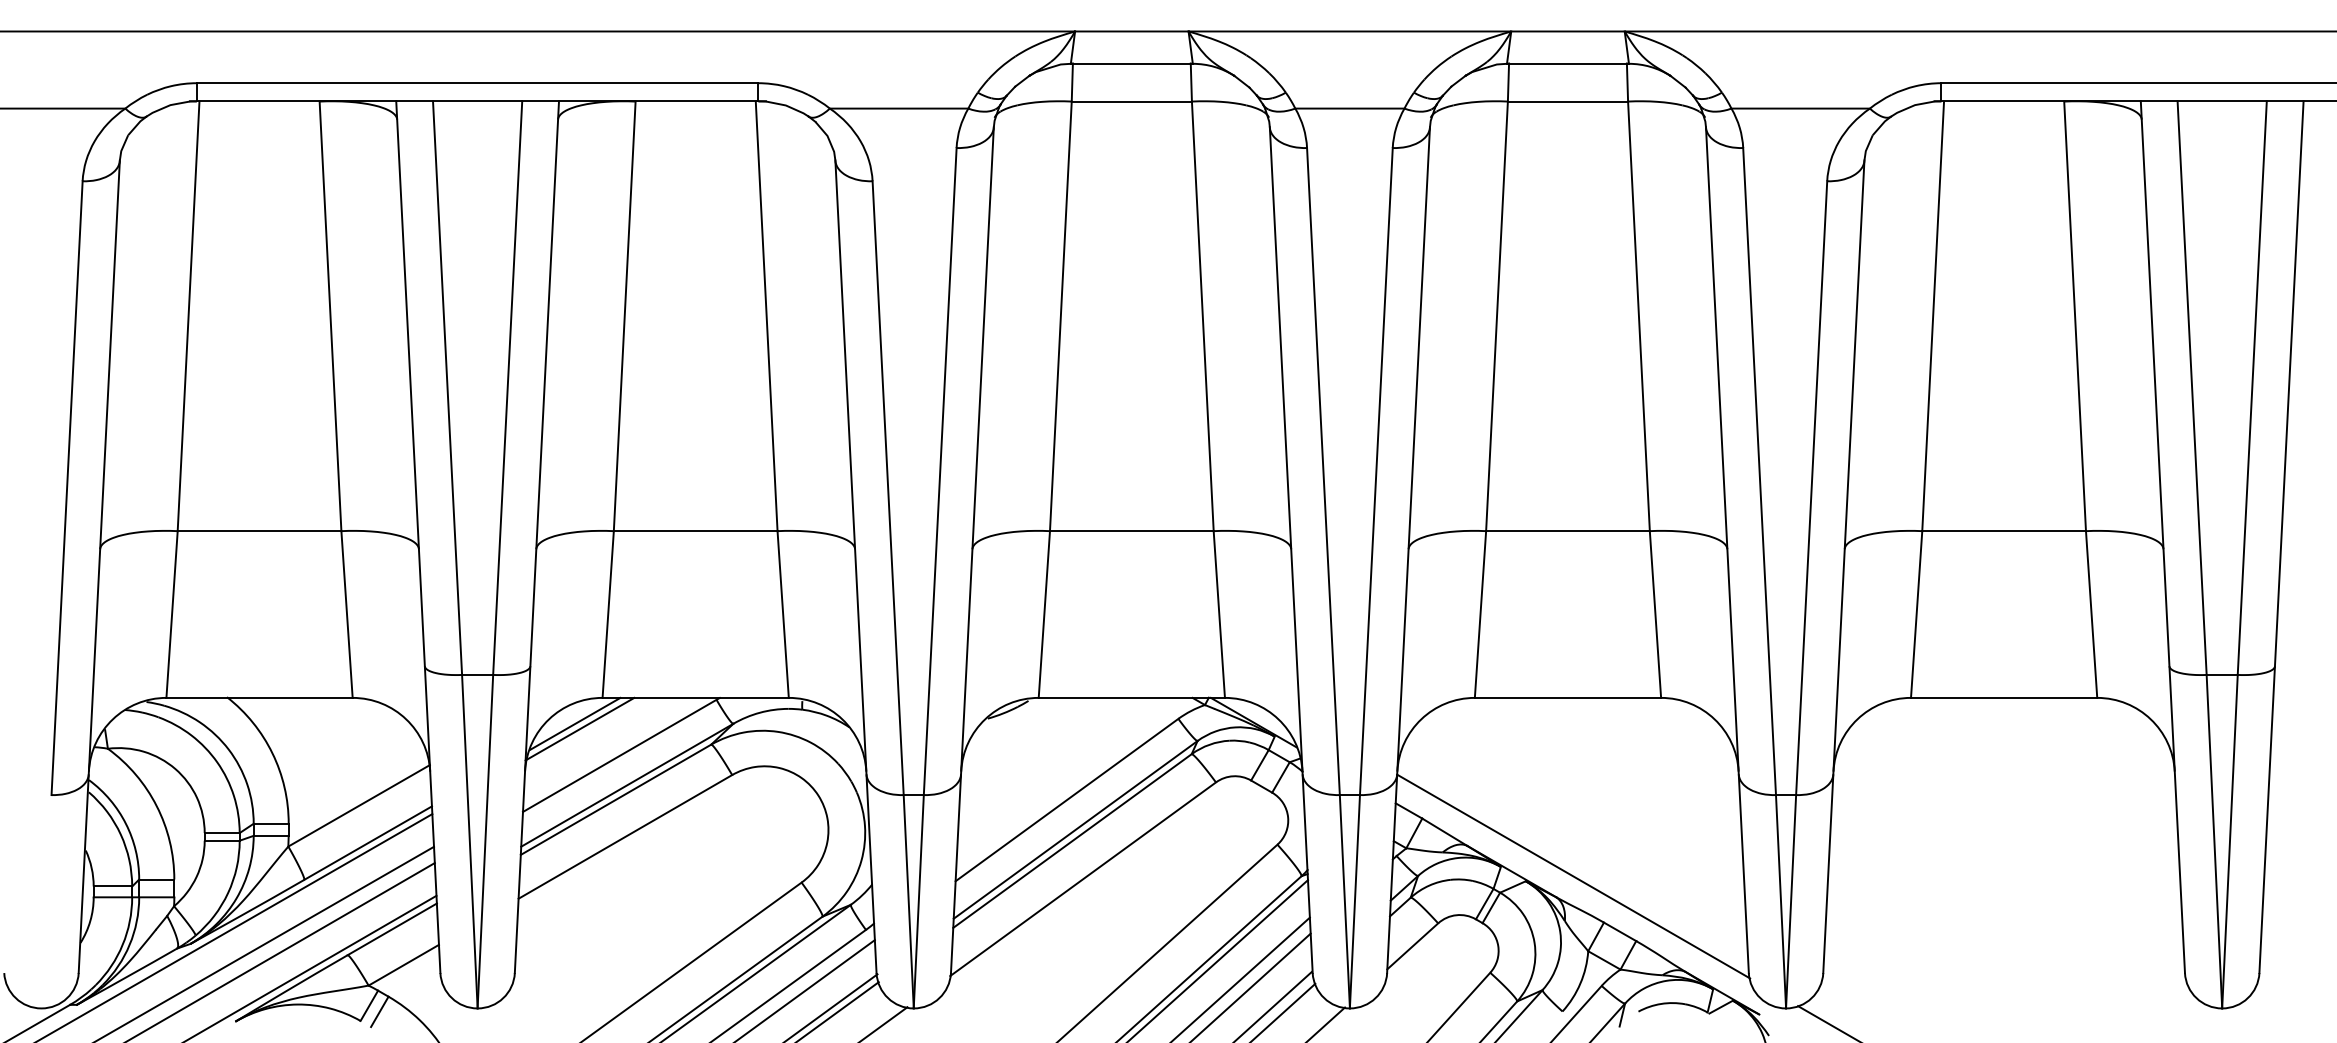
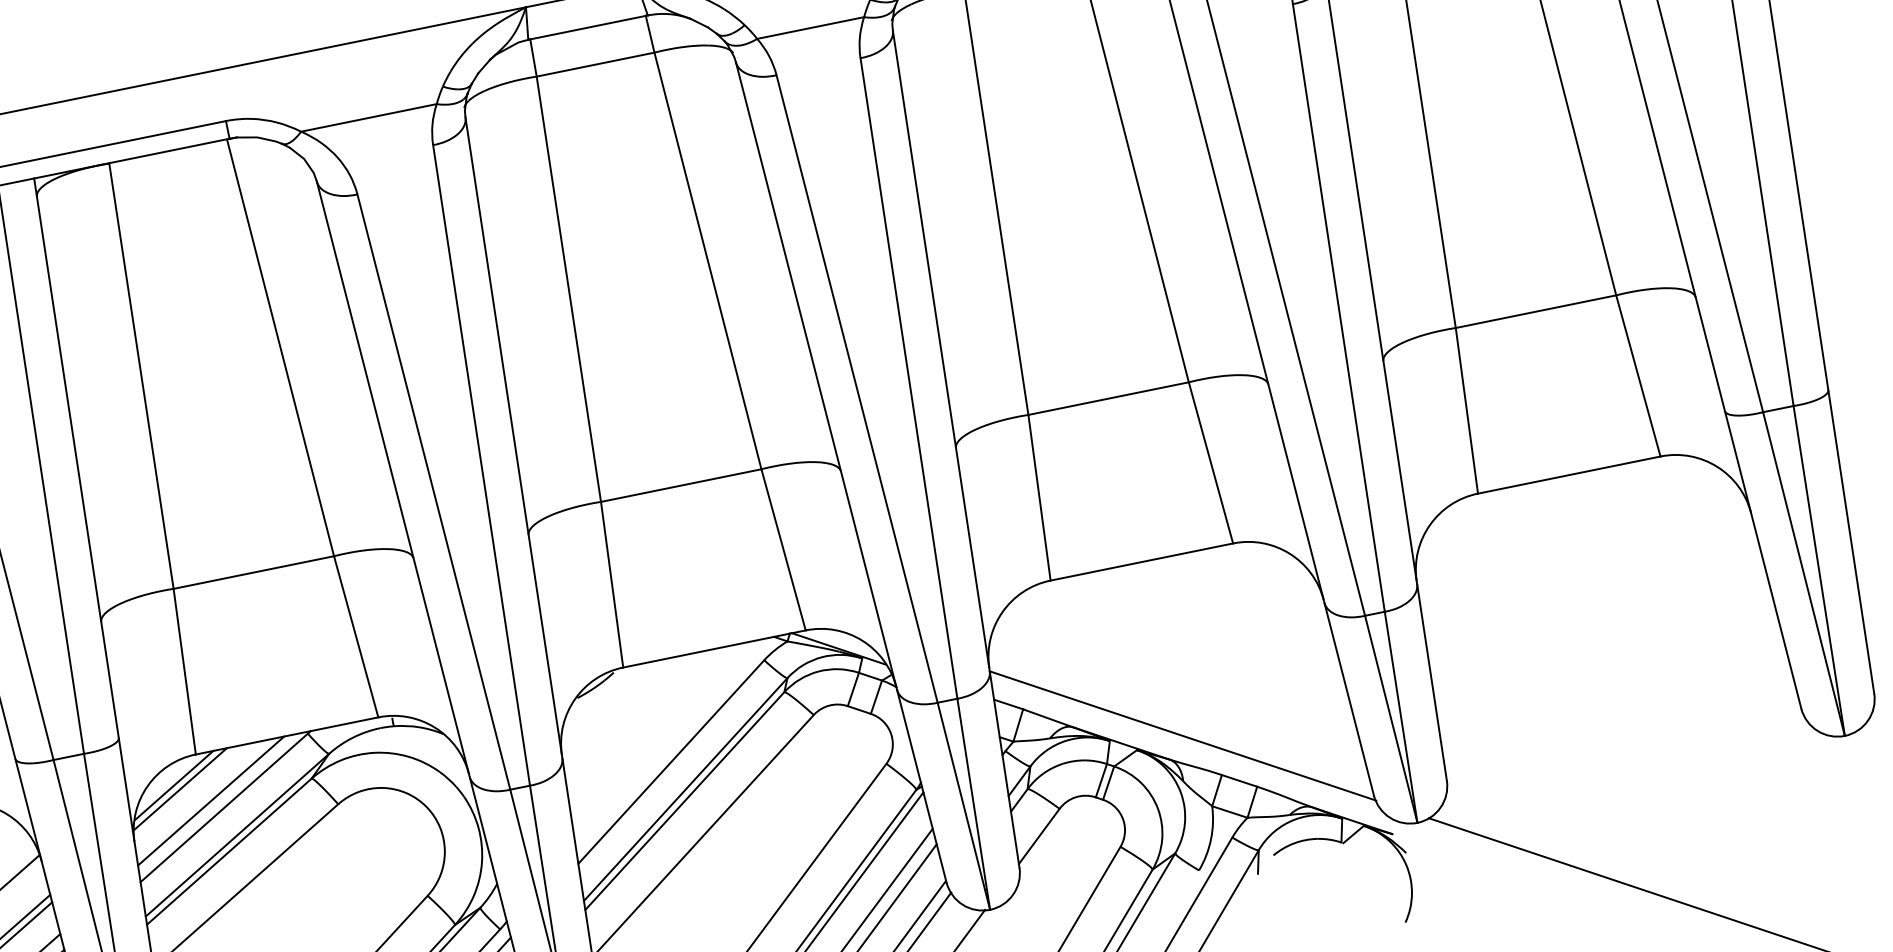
line: (607, 746) -> (210, 801), added

